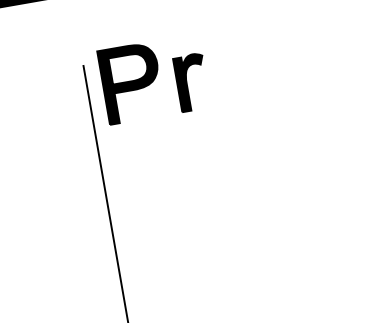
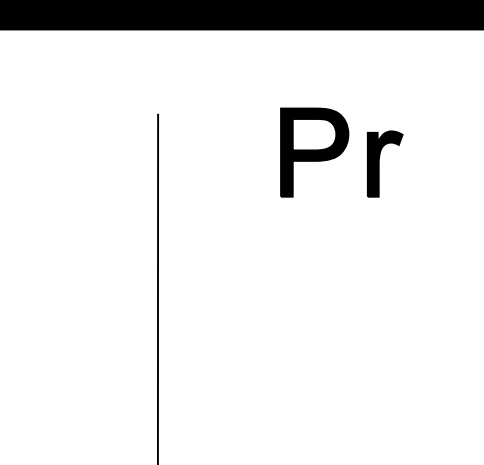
part: (153, 79) -> (341, 152), moved

